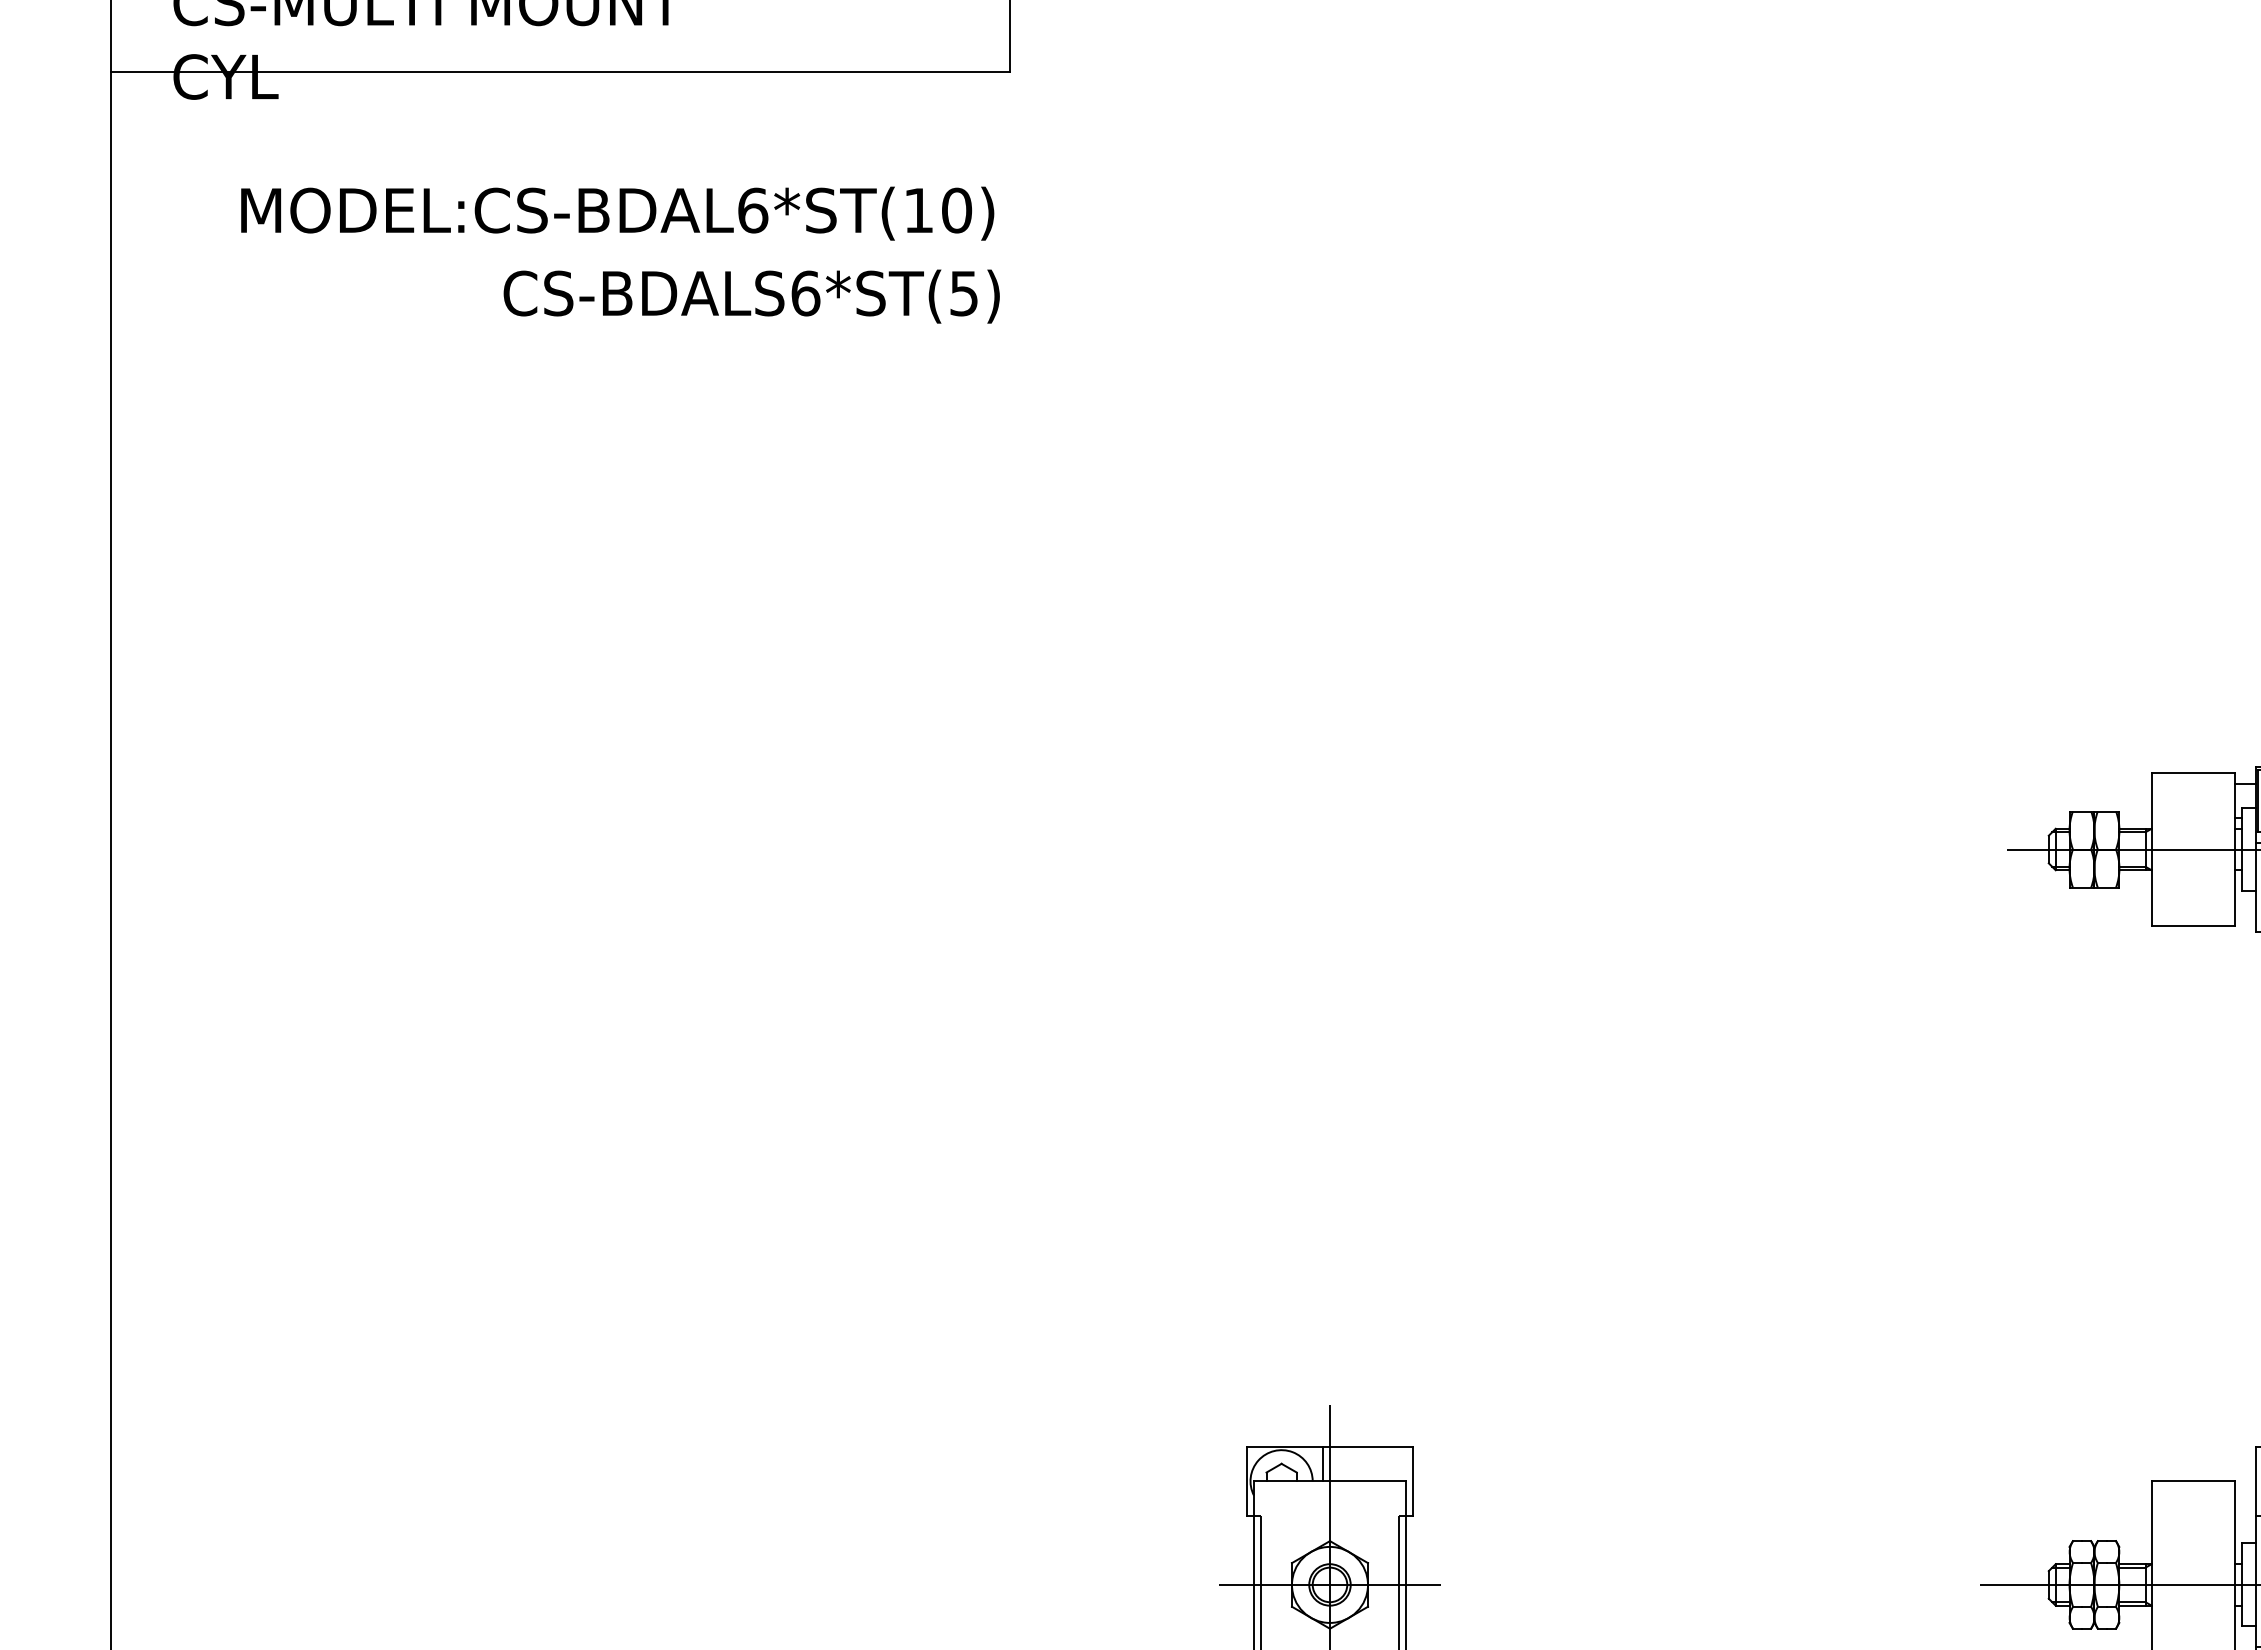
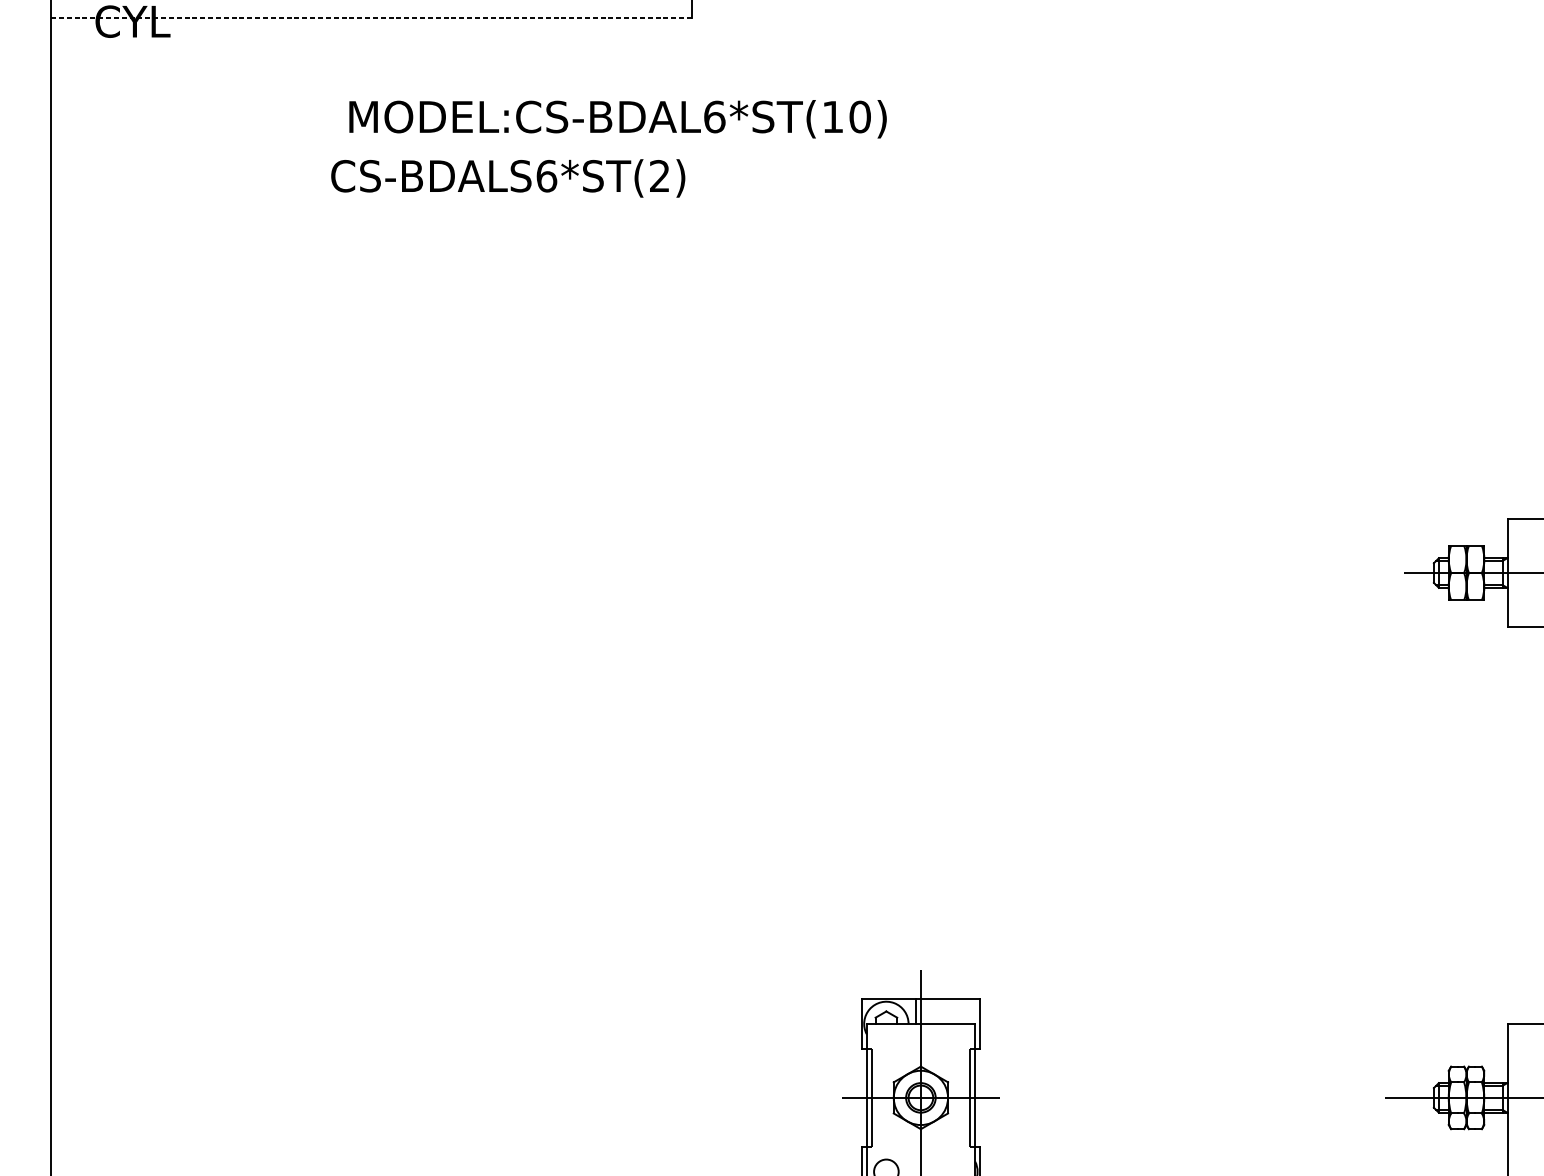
line: (560, 72) -> (371, 18), solid -> dashed
text: (617, 213) -> (617, 119), moved
text: (963, 293) -> (659, 176), CS-BDALS6*ST(5) -> CS-BDALS6*ST(2)

